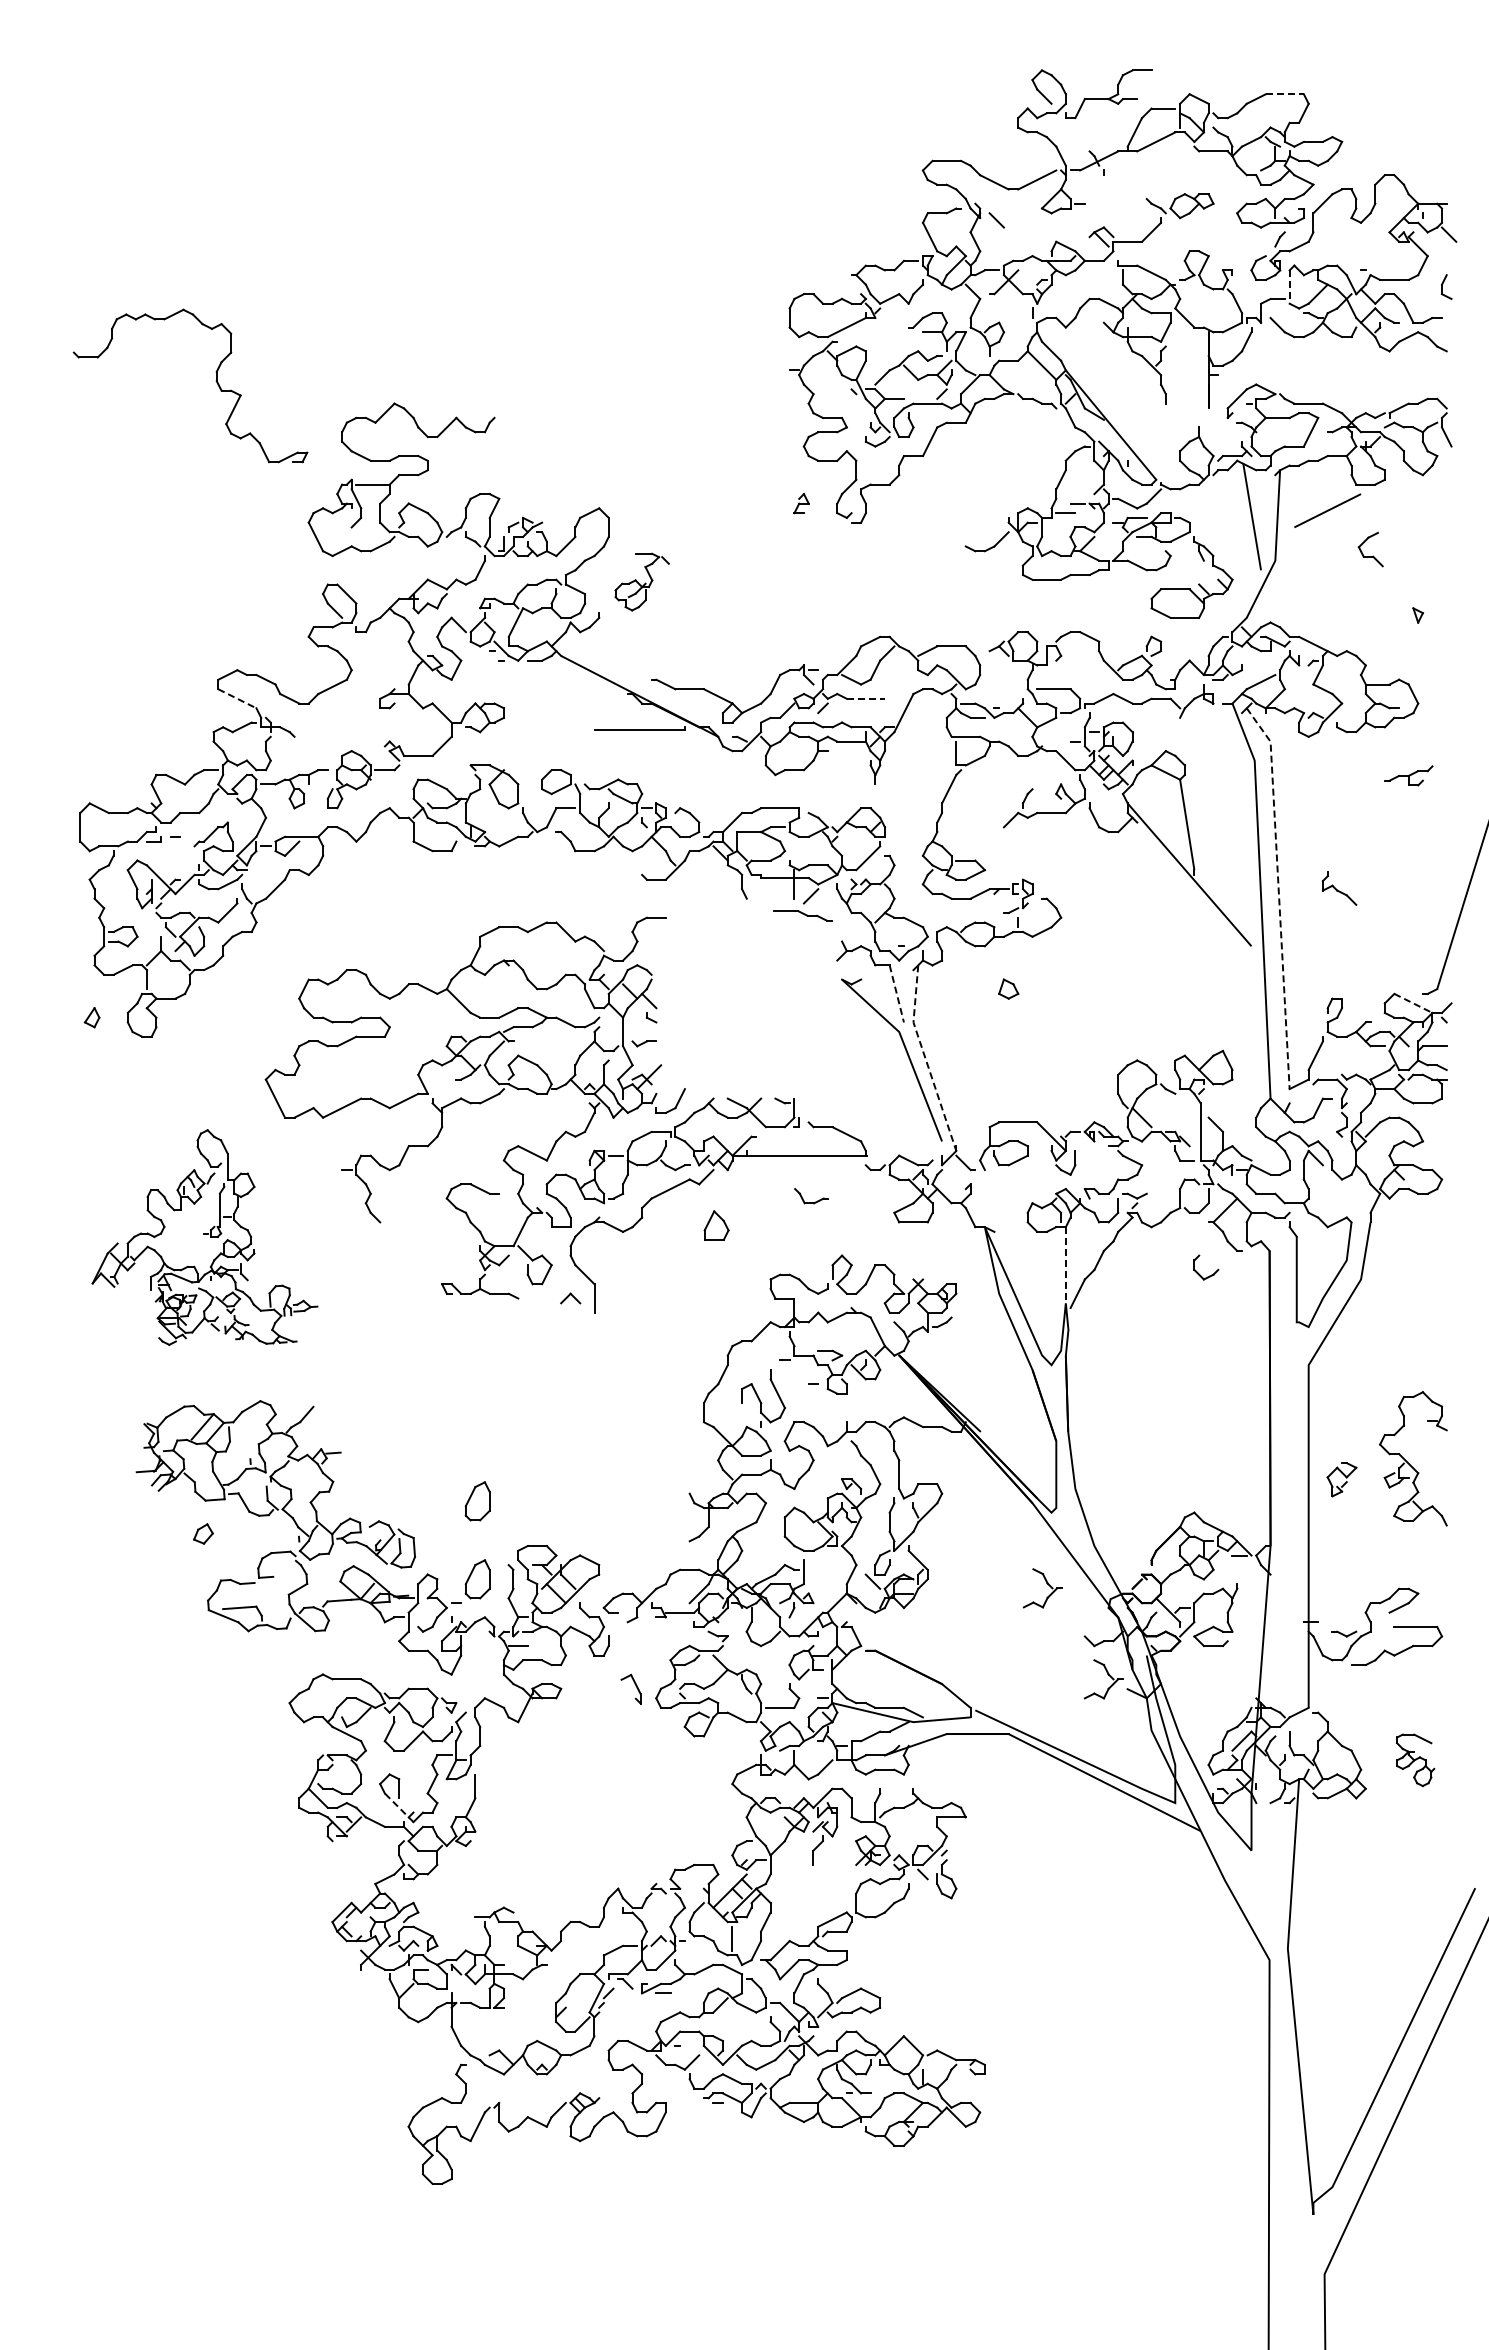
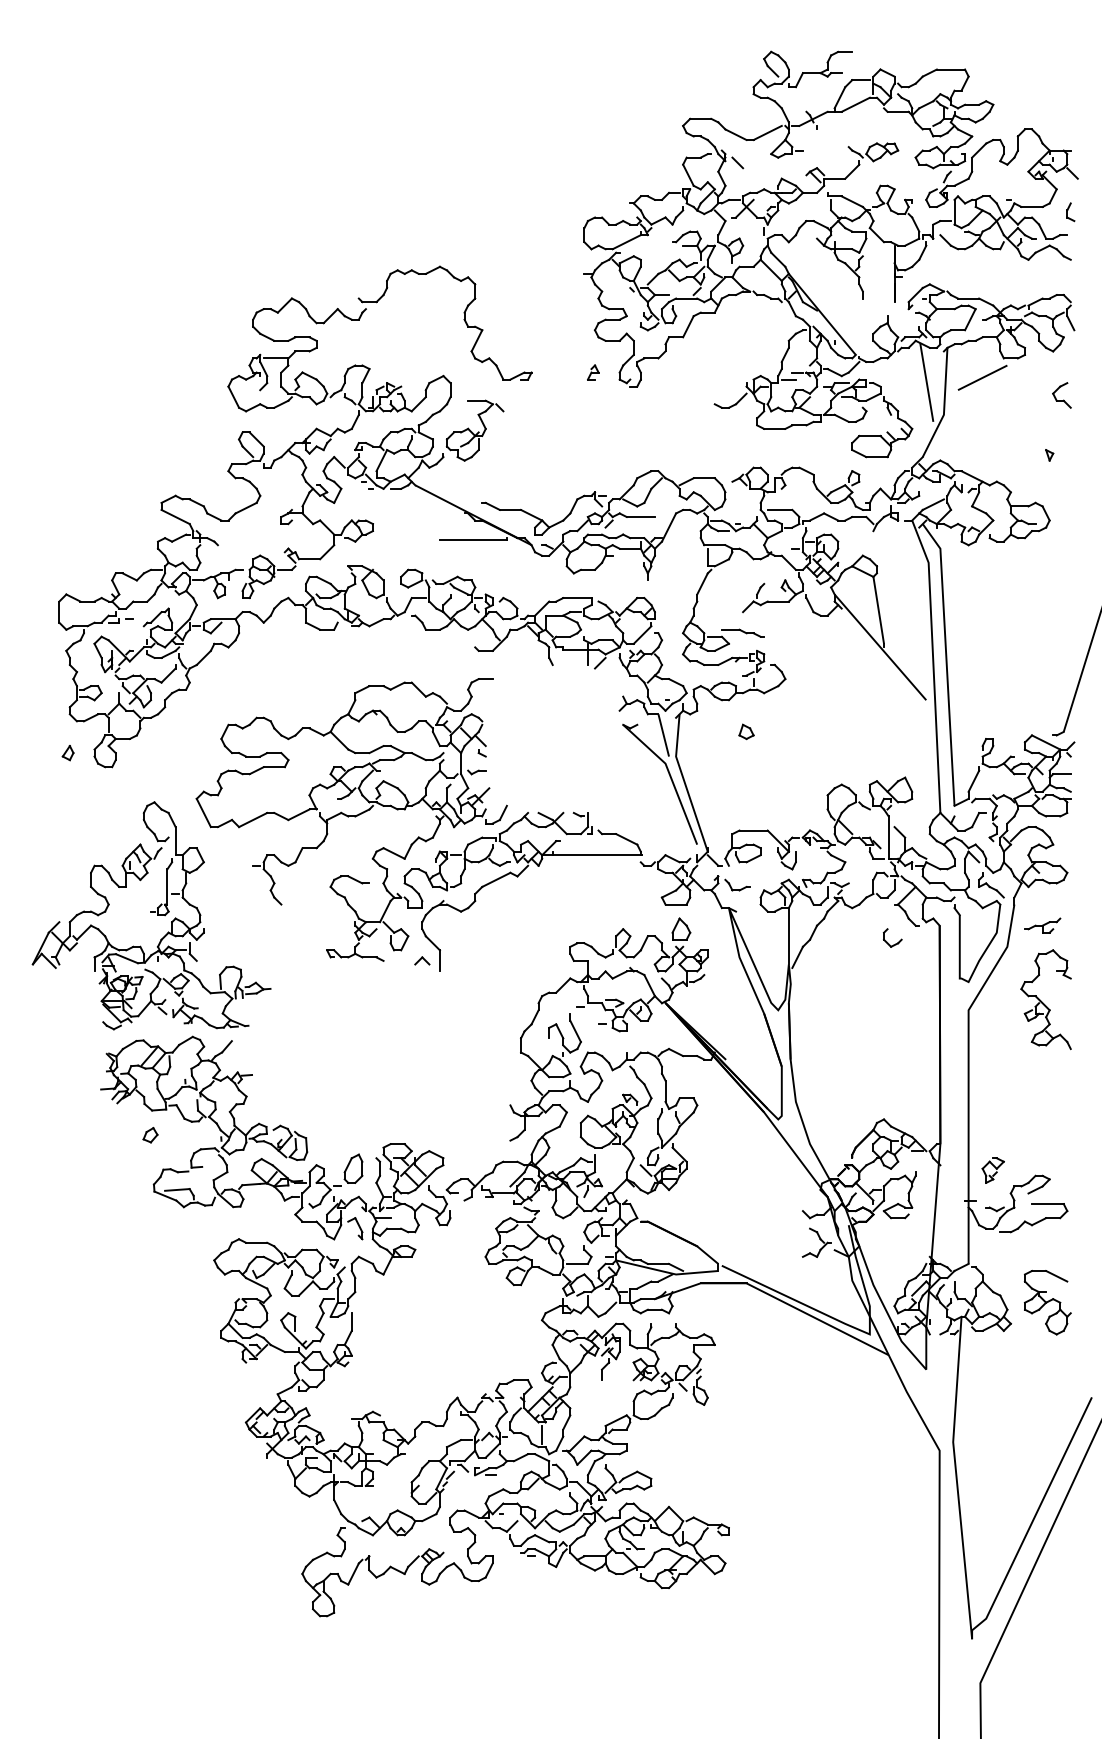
line: (1285, 94) -> (951, 69), dashed -> solid
line: (1289, 287) -> (954, 212), dashed -> solid
part: (215, 381) -> (463, 319), moved
part: (1373, 555) -> (1063, 399), moved
part: (642, 581) -> (475, 430), size x1.43
line: (866, 698) -> (641, 516), dashed -> solid
line: (237, 699) -> (175, 517), dashed -> solid
part: (1408, 775) -> (1042, 925), moved
part: (1339, 888) -> (991, 885), moved
line: (1278, 894) -> (946, 661), dashed -> solid
part: (802, 915) -> (742, 633), moved
line: (896, 994) -> (663, 735), dashed -> solid
line: (1413, 1003) -> (1046, 742), dashed -> solid
line: (925, 1059) -> (684, 784), dashed -> solid
part: (811, 1196) -> (737, 885), moved
part: (716, 1225) -> (681, 929), moved
part: (204, 1237) -> (151, 915), size x1.43
line: (1065, 1265) -> (788, 936), dashed -> solid
part: (1408, 1462) -> (1042, 1002), moved
part: (1341, 1479) -> (992, 1170), moved
part: (477, 1501) -> (353, 1111), removed
part: (1046, 1583) -> (774, 1171), removed
part: (630, 1688) -> (354, 1228), moved
part: (1415, 1760) -> (1047, 1302), size x1.67
line: (398, 1807) -> (294, 1337), dashed -> solid

